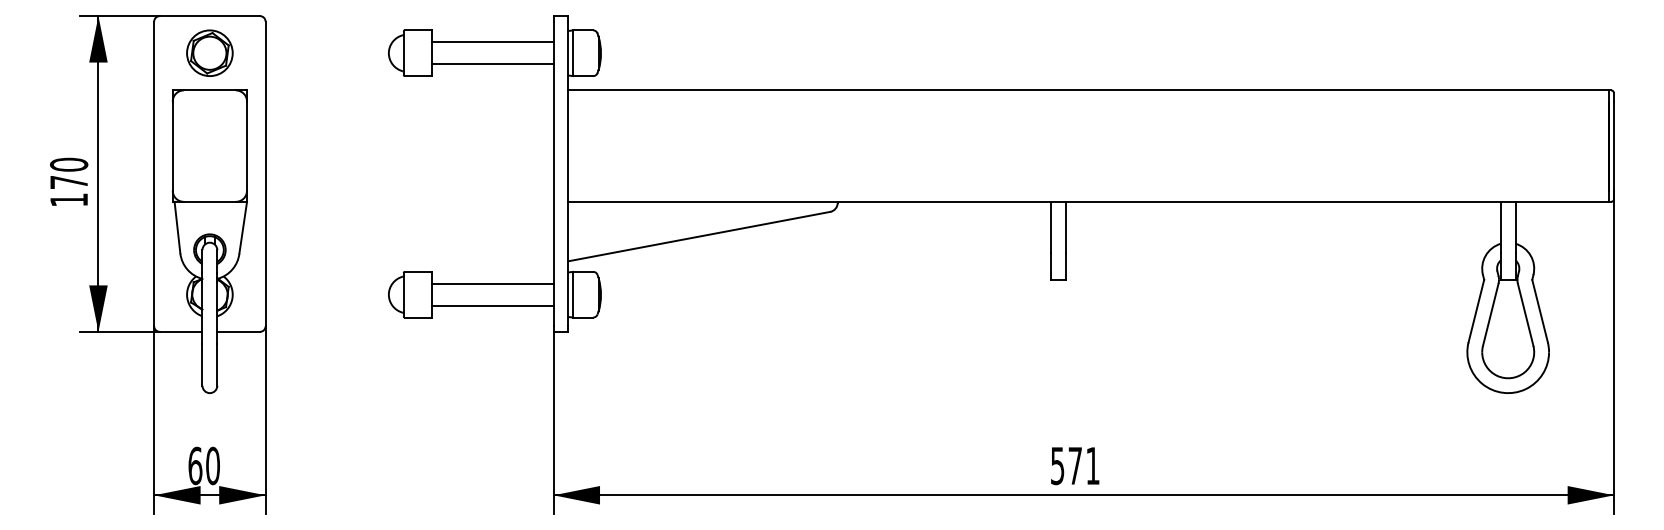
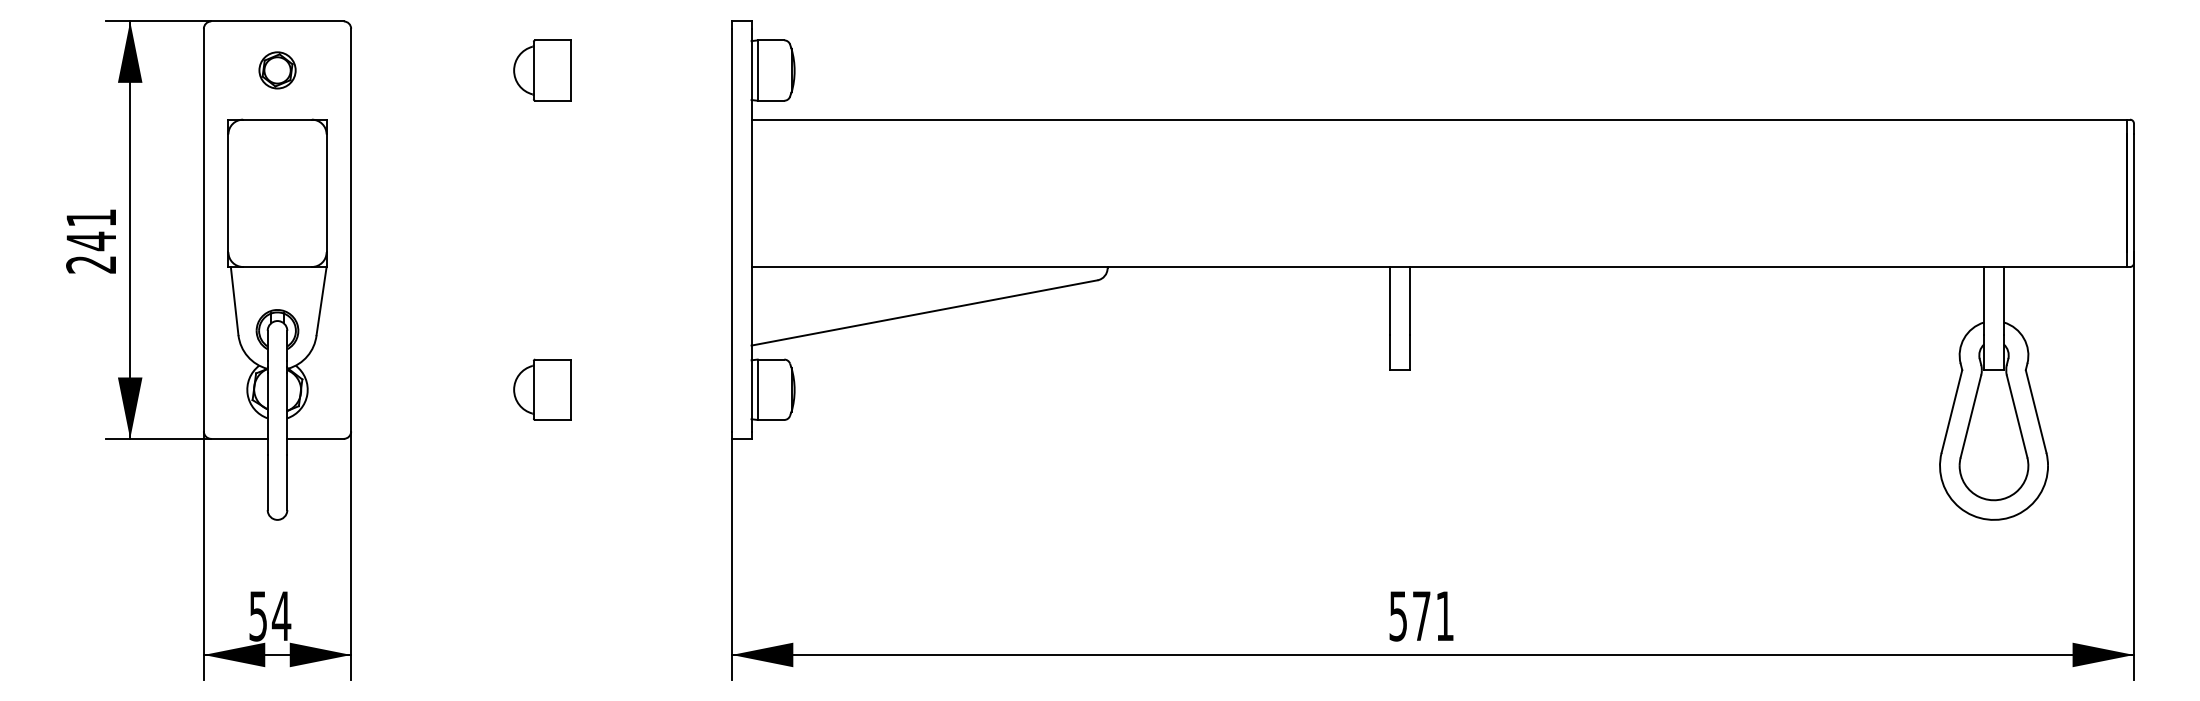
line: (492, 42) -> (651, 56), removed
part: (209, 52) -> (276, 69), size x0.6
line: (492, 64) -> (651, 85), removed
text: (69, 181) -> (91, 240), 170 -> 241
line: (492, 283) -> (651, 374), removed
line: (492, 305) -> (651, 404), removed
text: (204, 465) -> (270, 615), 60 -> 54

